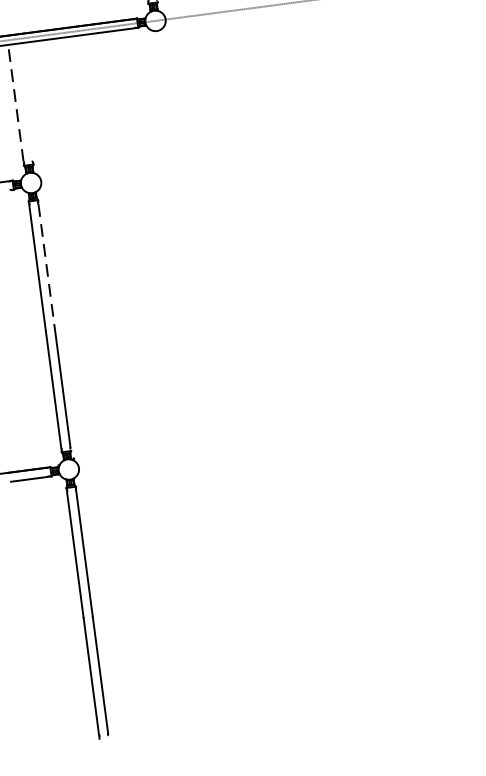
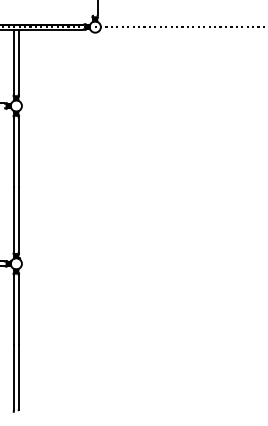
line: (24, 101) -> (18, 61), added
line: (15, 102) -> (13, 61), dashed -> solid
line: (46, 266) -> (18, 152), dashed -> solid

